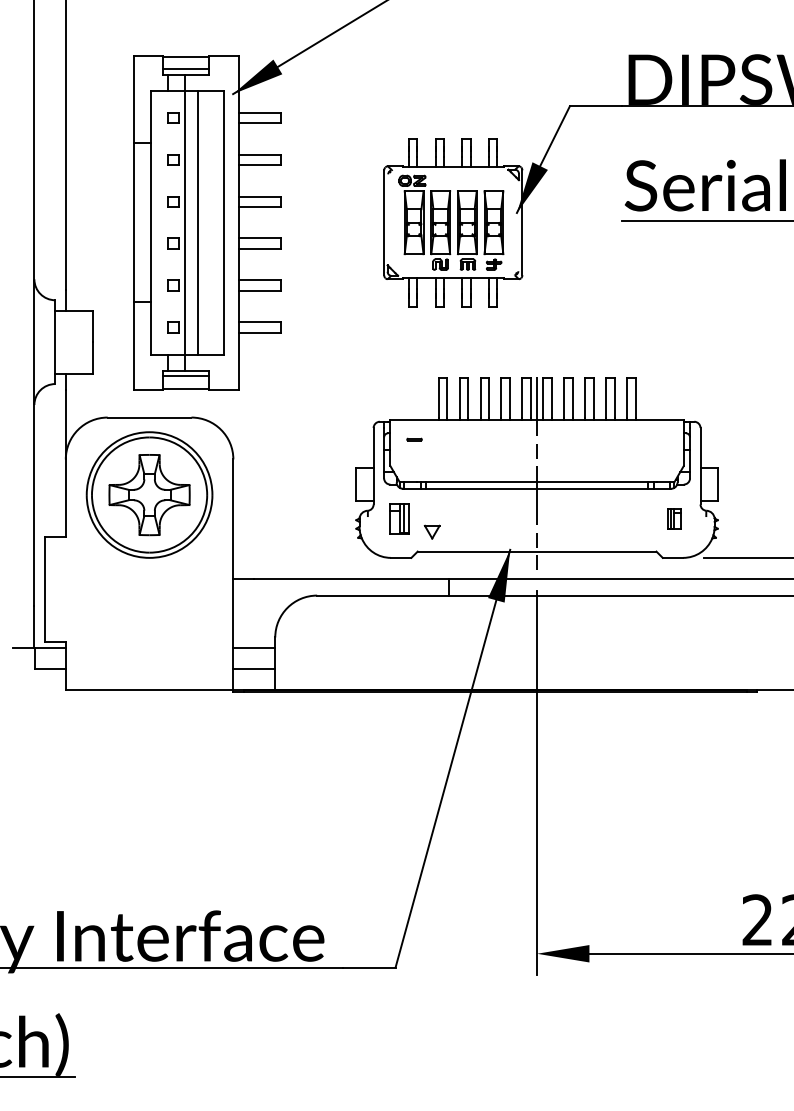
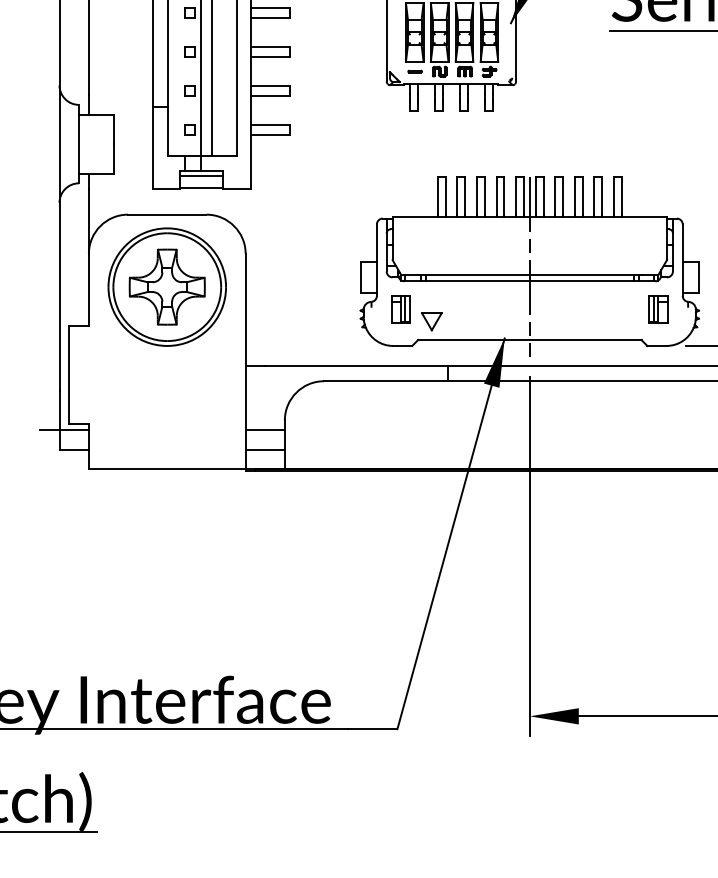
part: (414, 439) -> (415, 71), moved
part: (674, 518) -> (658, 309), size x1.43
part: (431, 532) -> (431, 322), size x1.43

